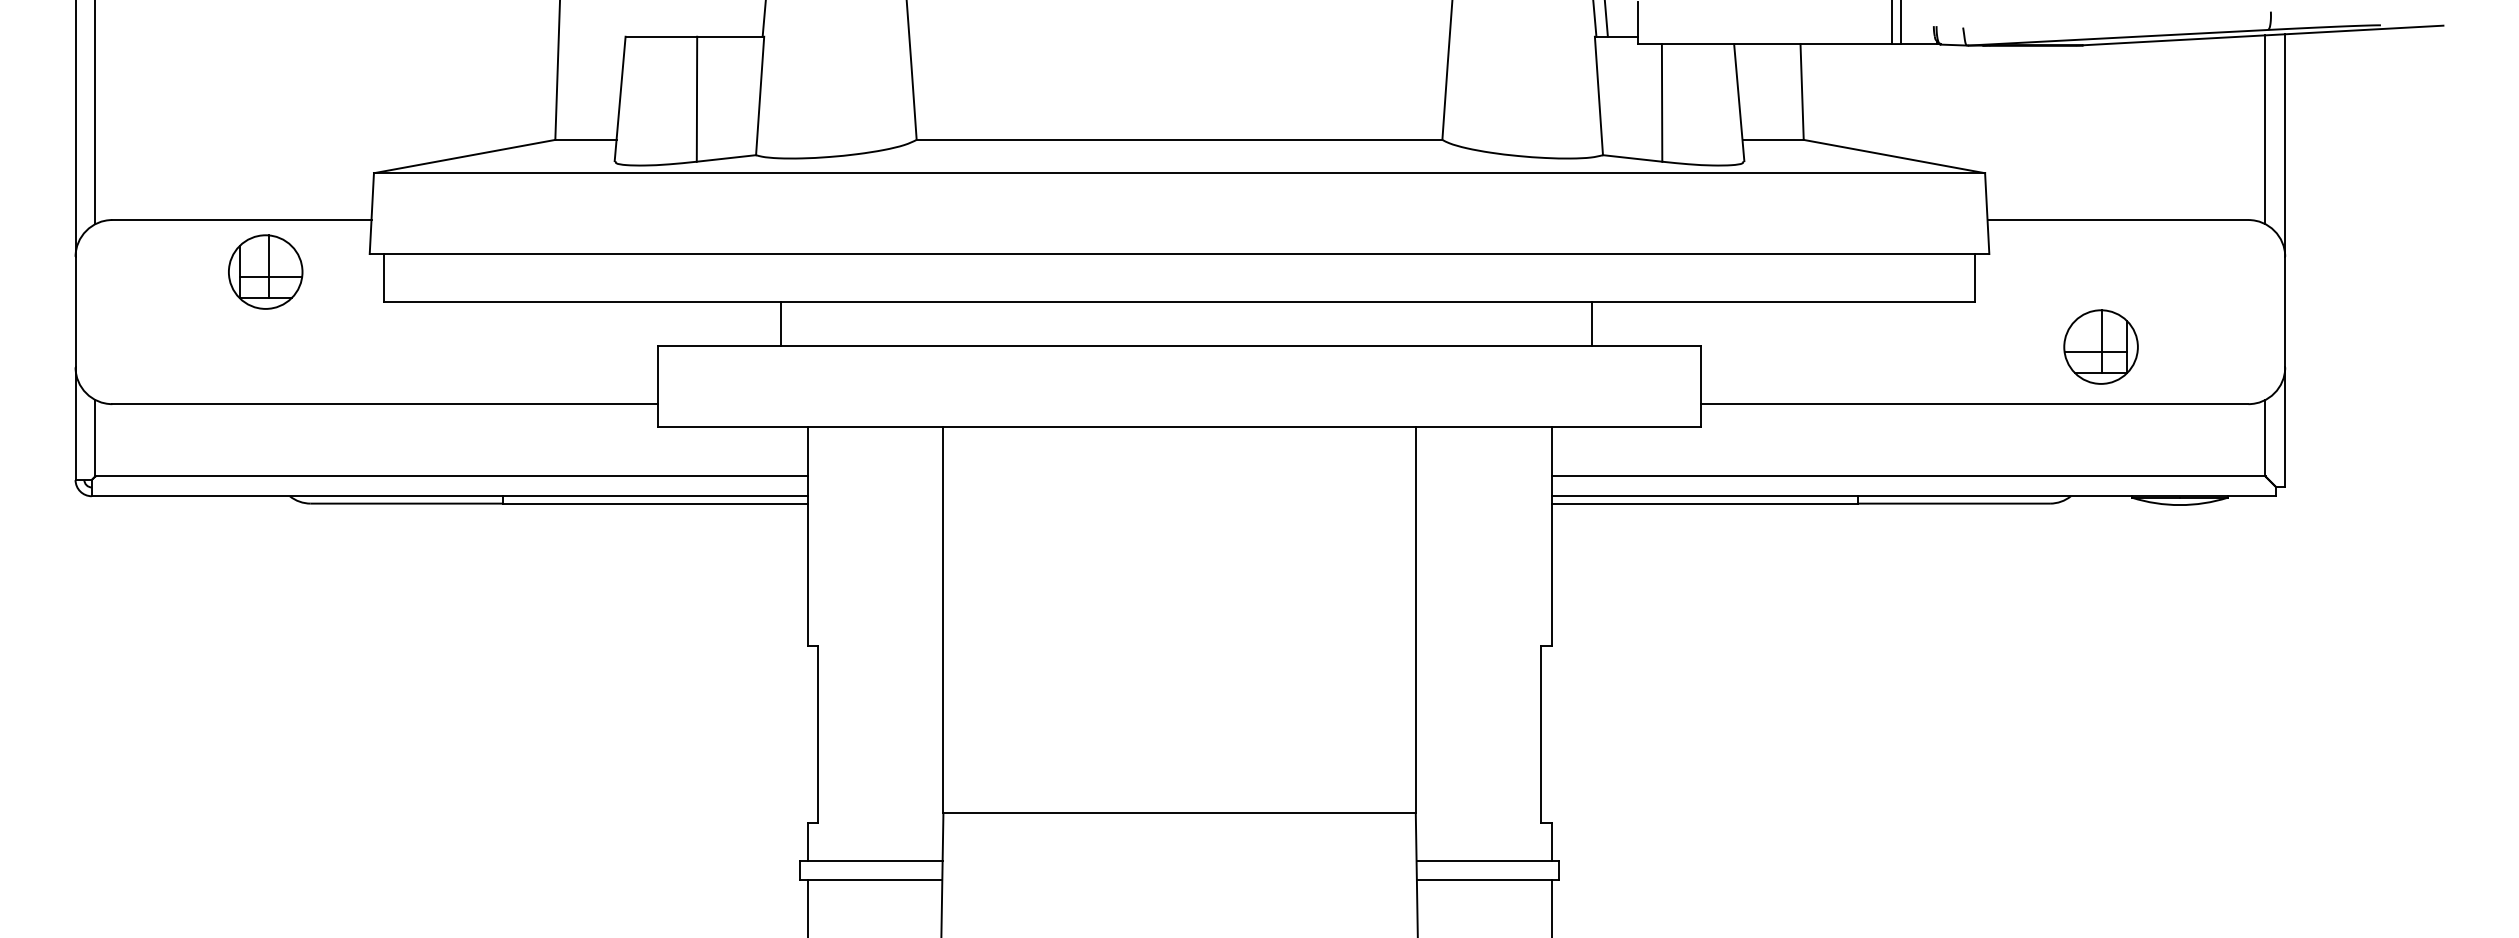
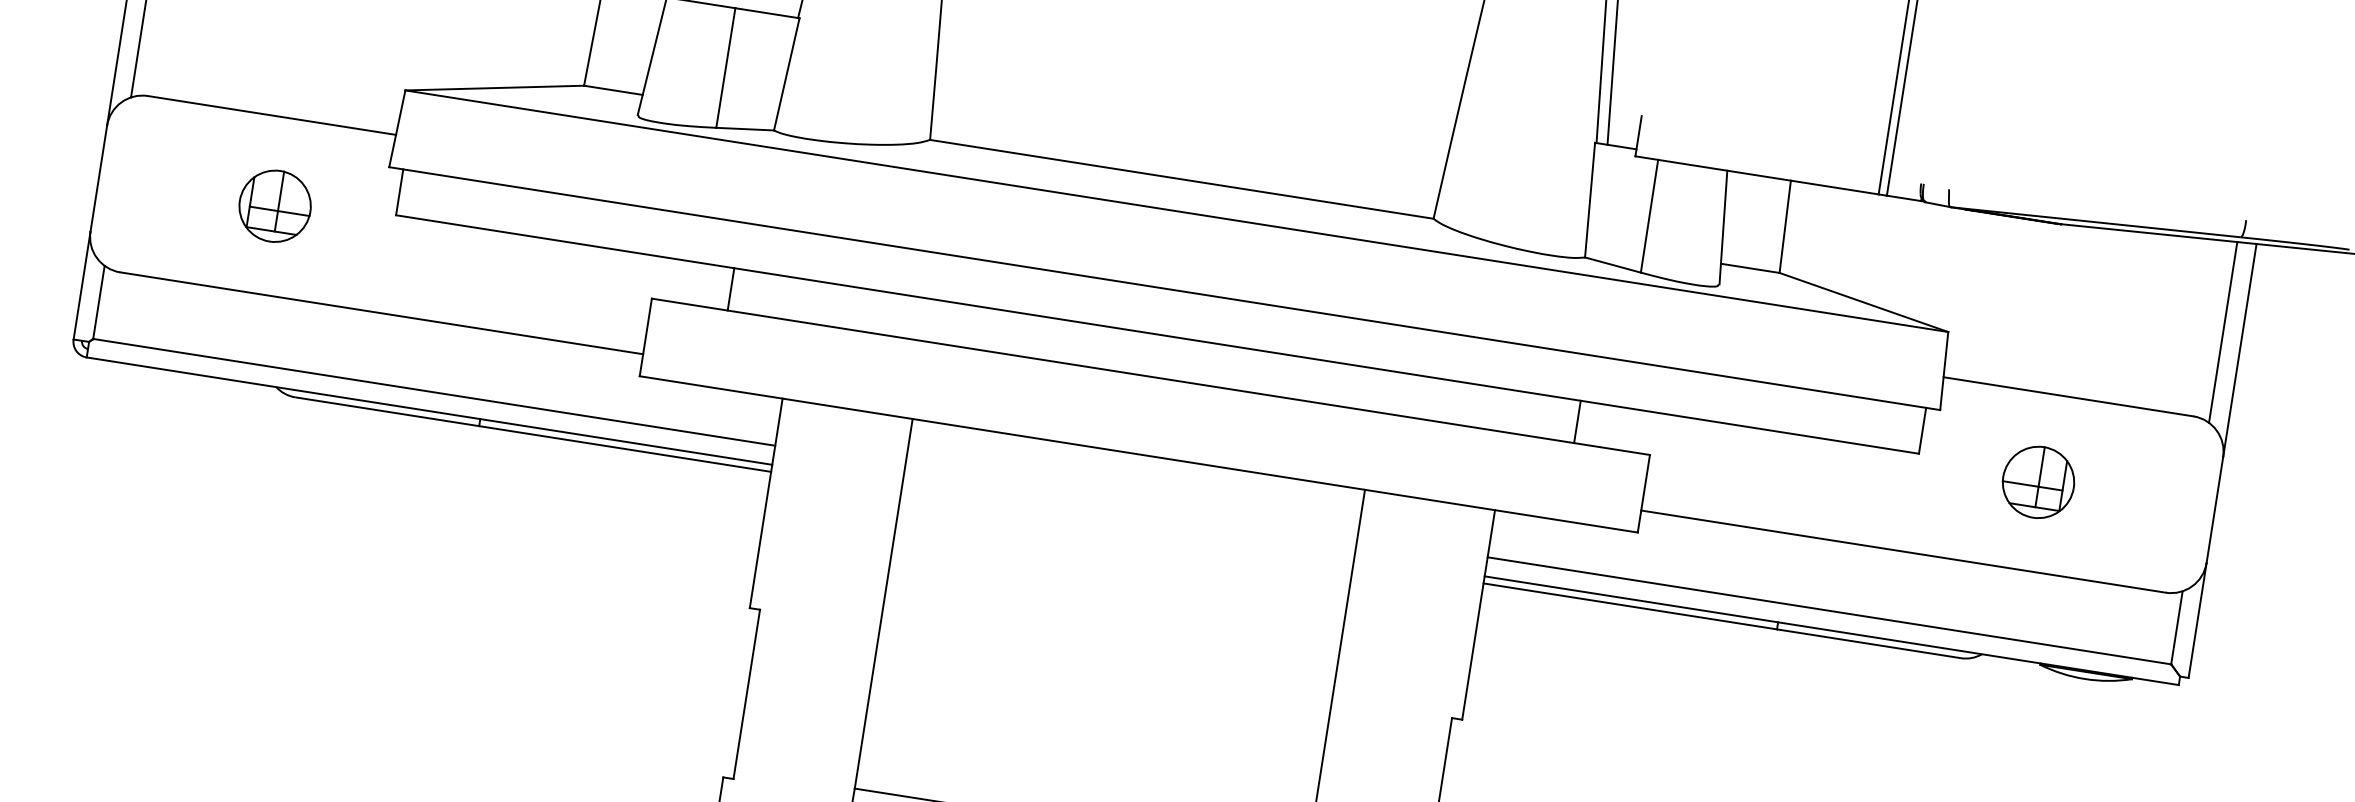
part: (265, 271) -> (275, 205), moved
line: (780, 323) -> (731, 288), moved
line: (1592, 323) -> (1577, 421), moved
part: (2100, 346) -> (2038, 481), moved

